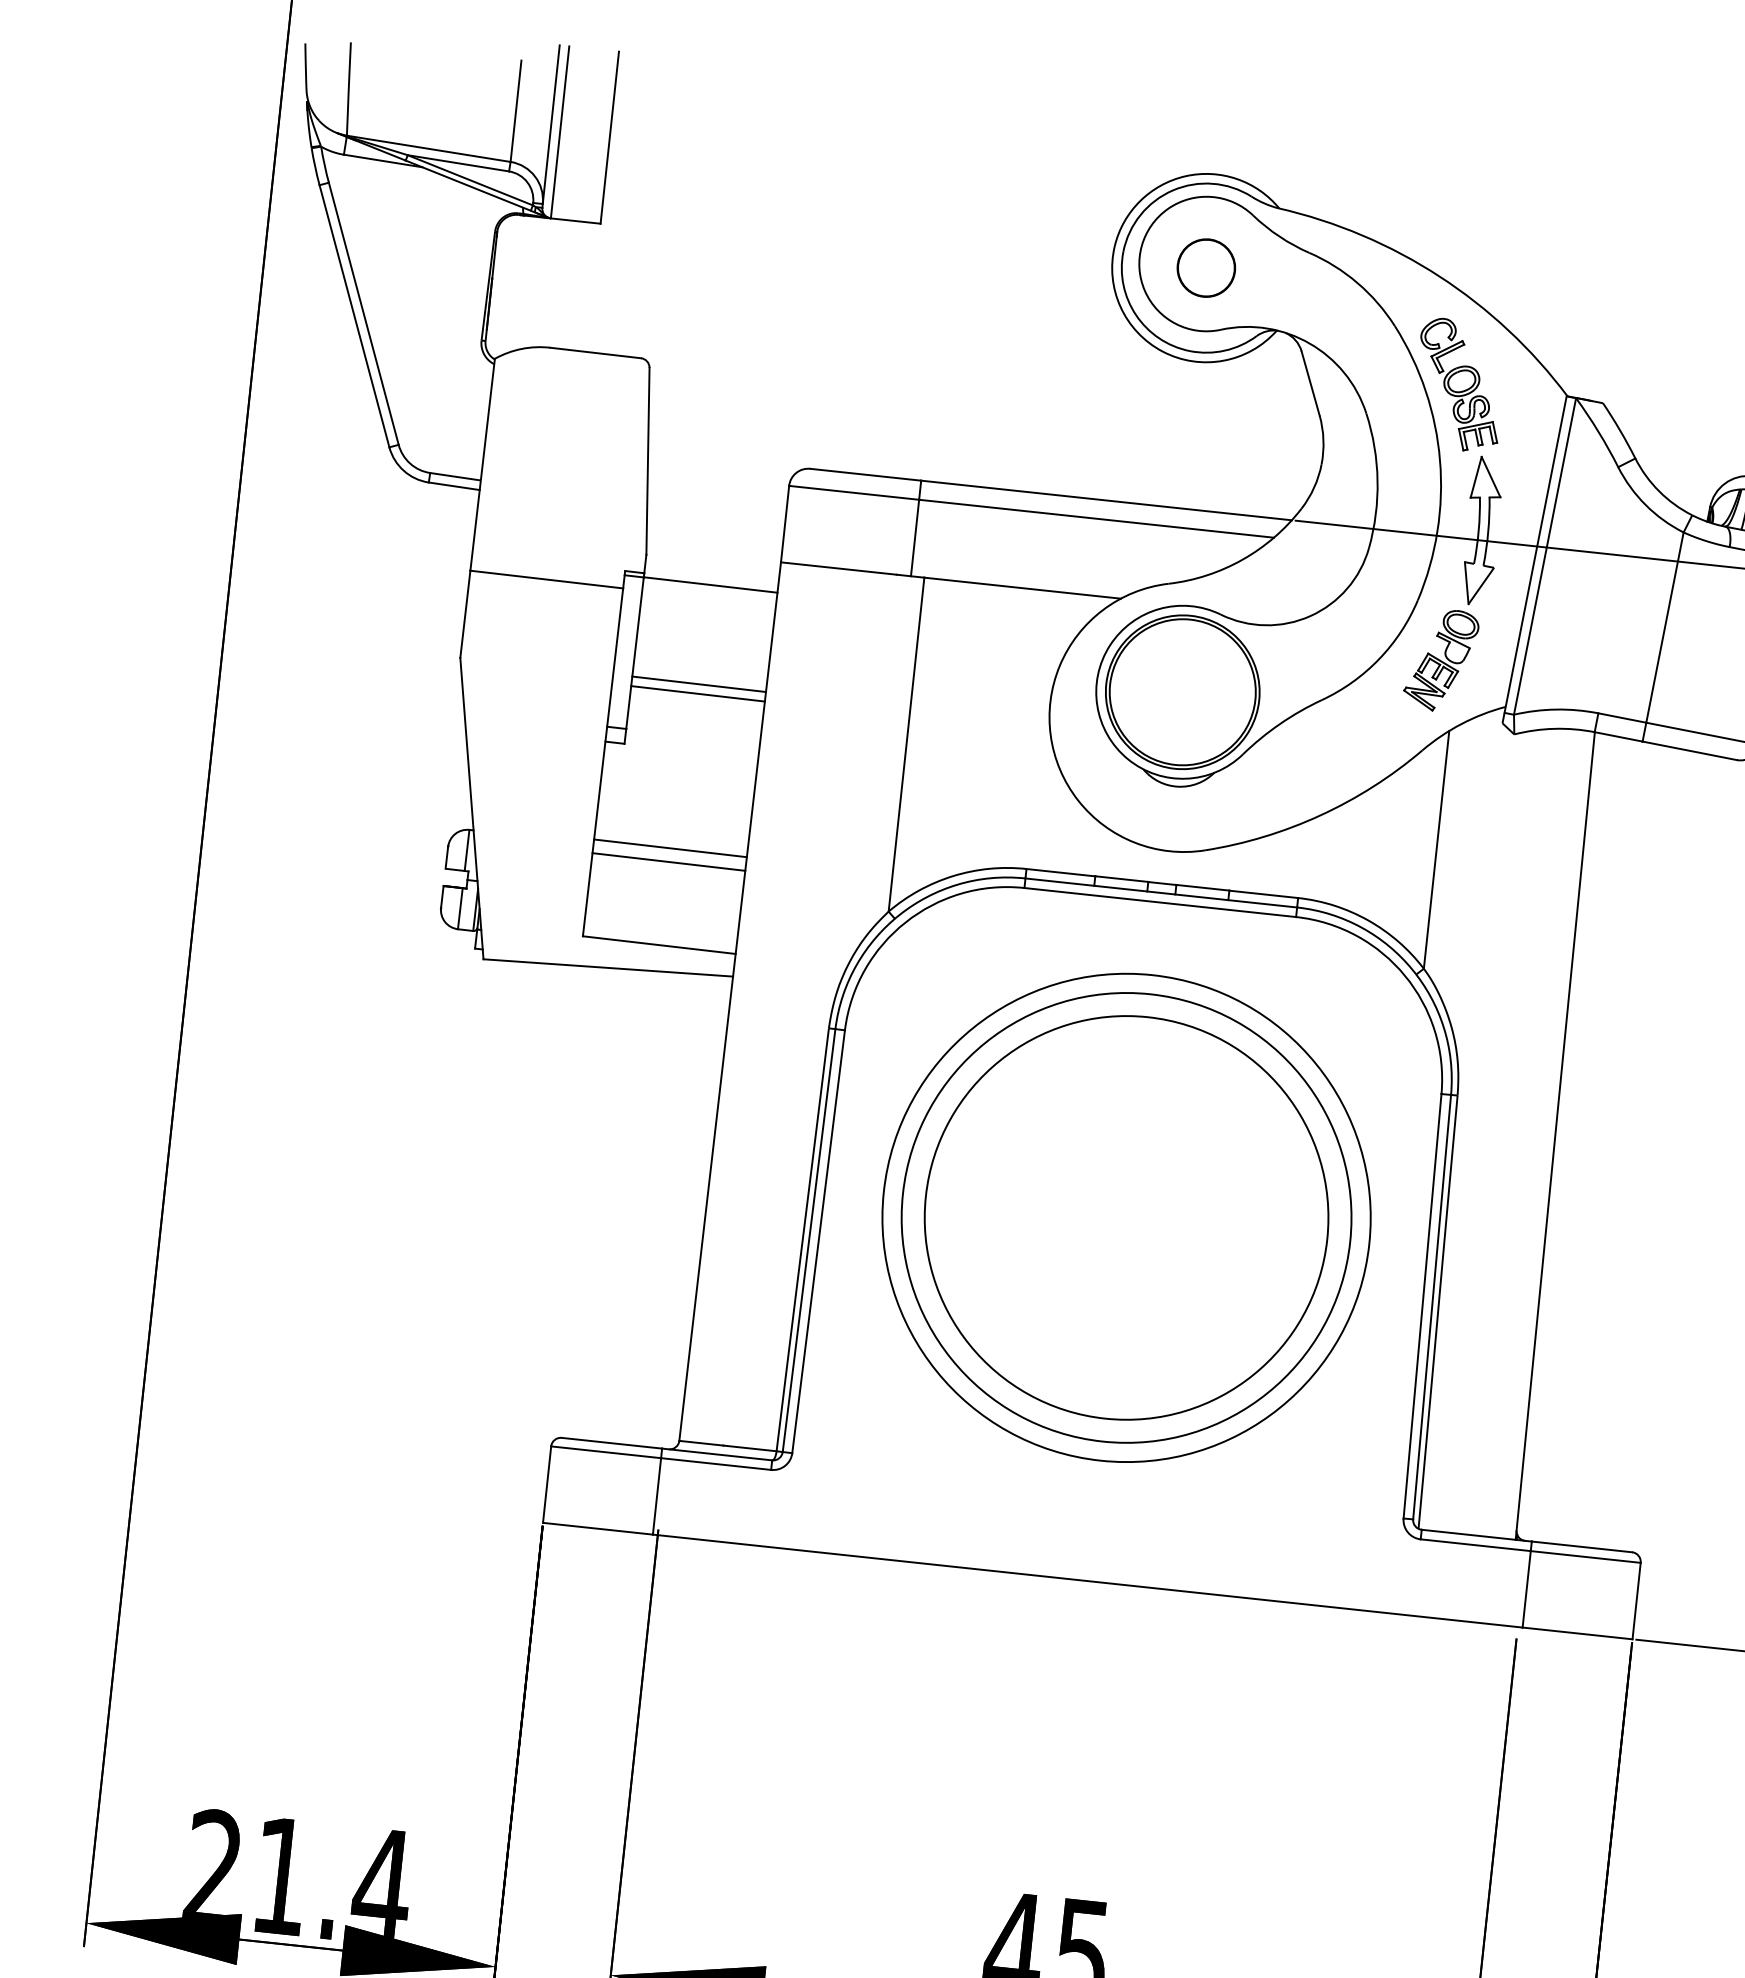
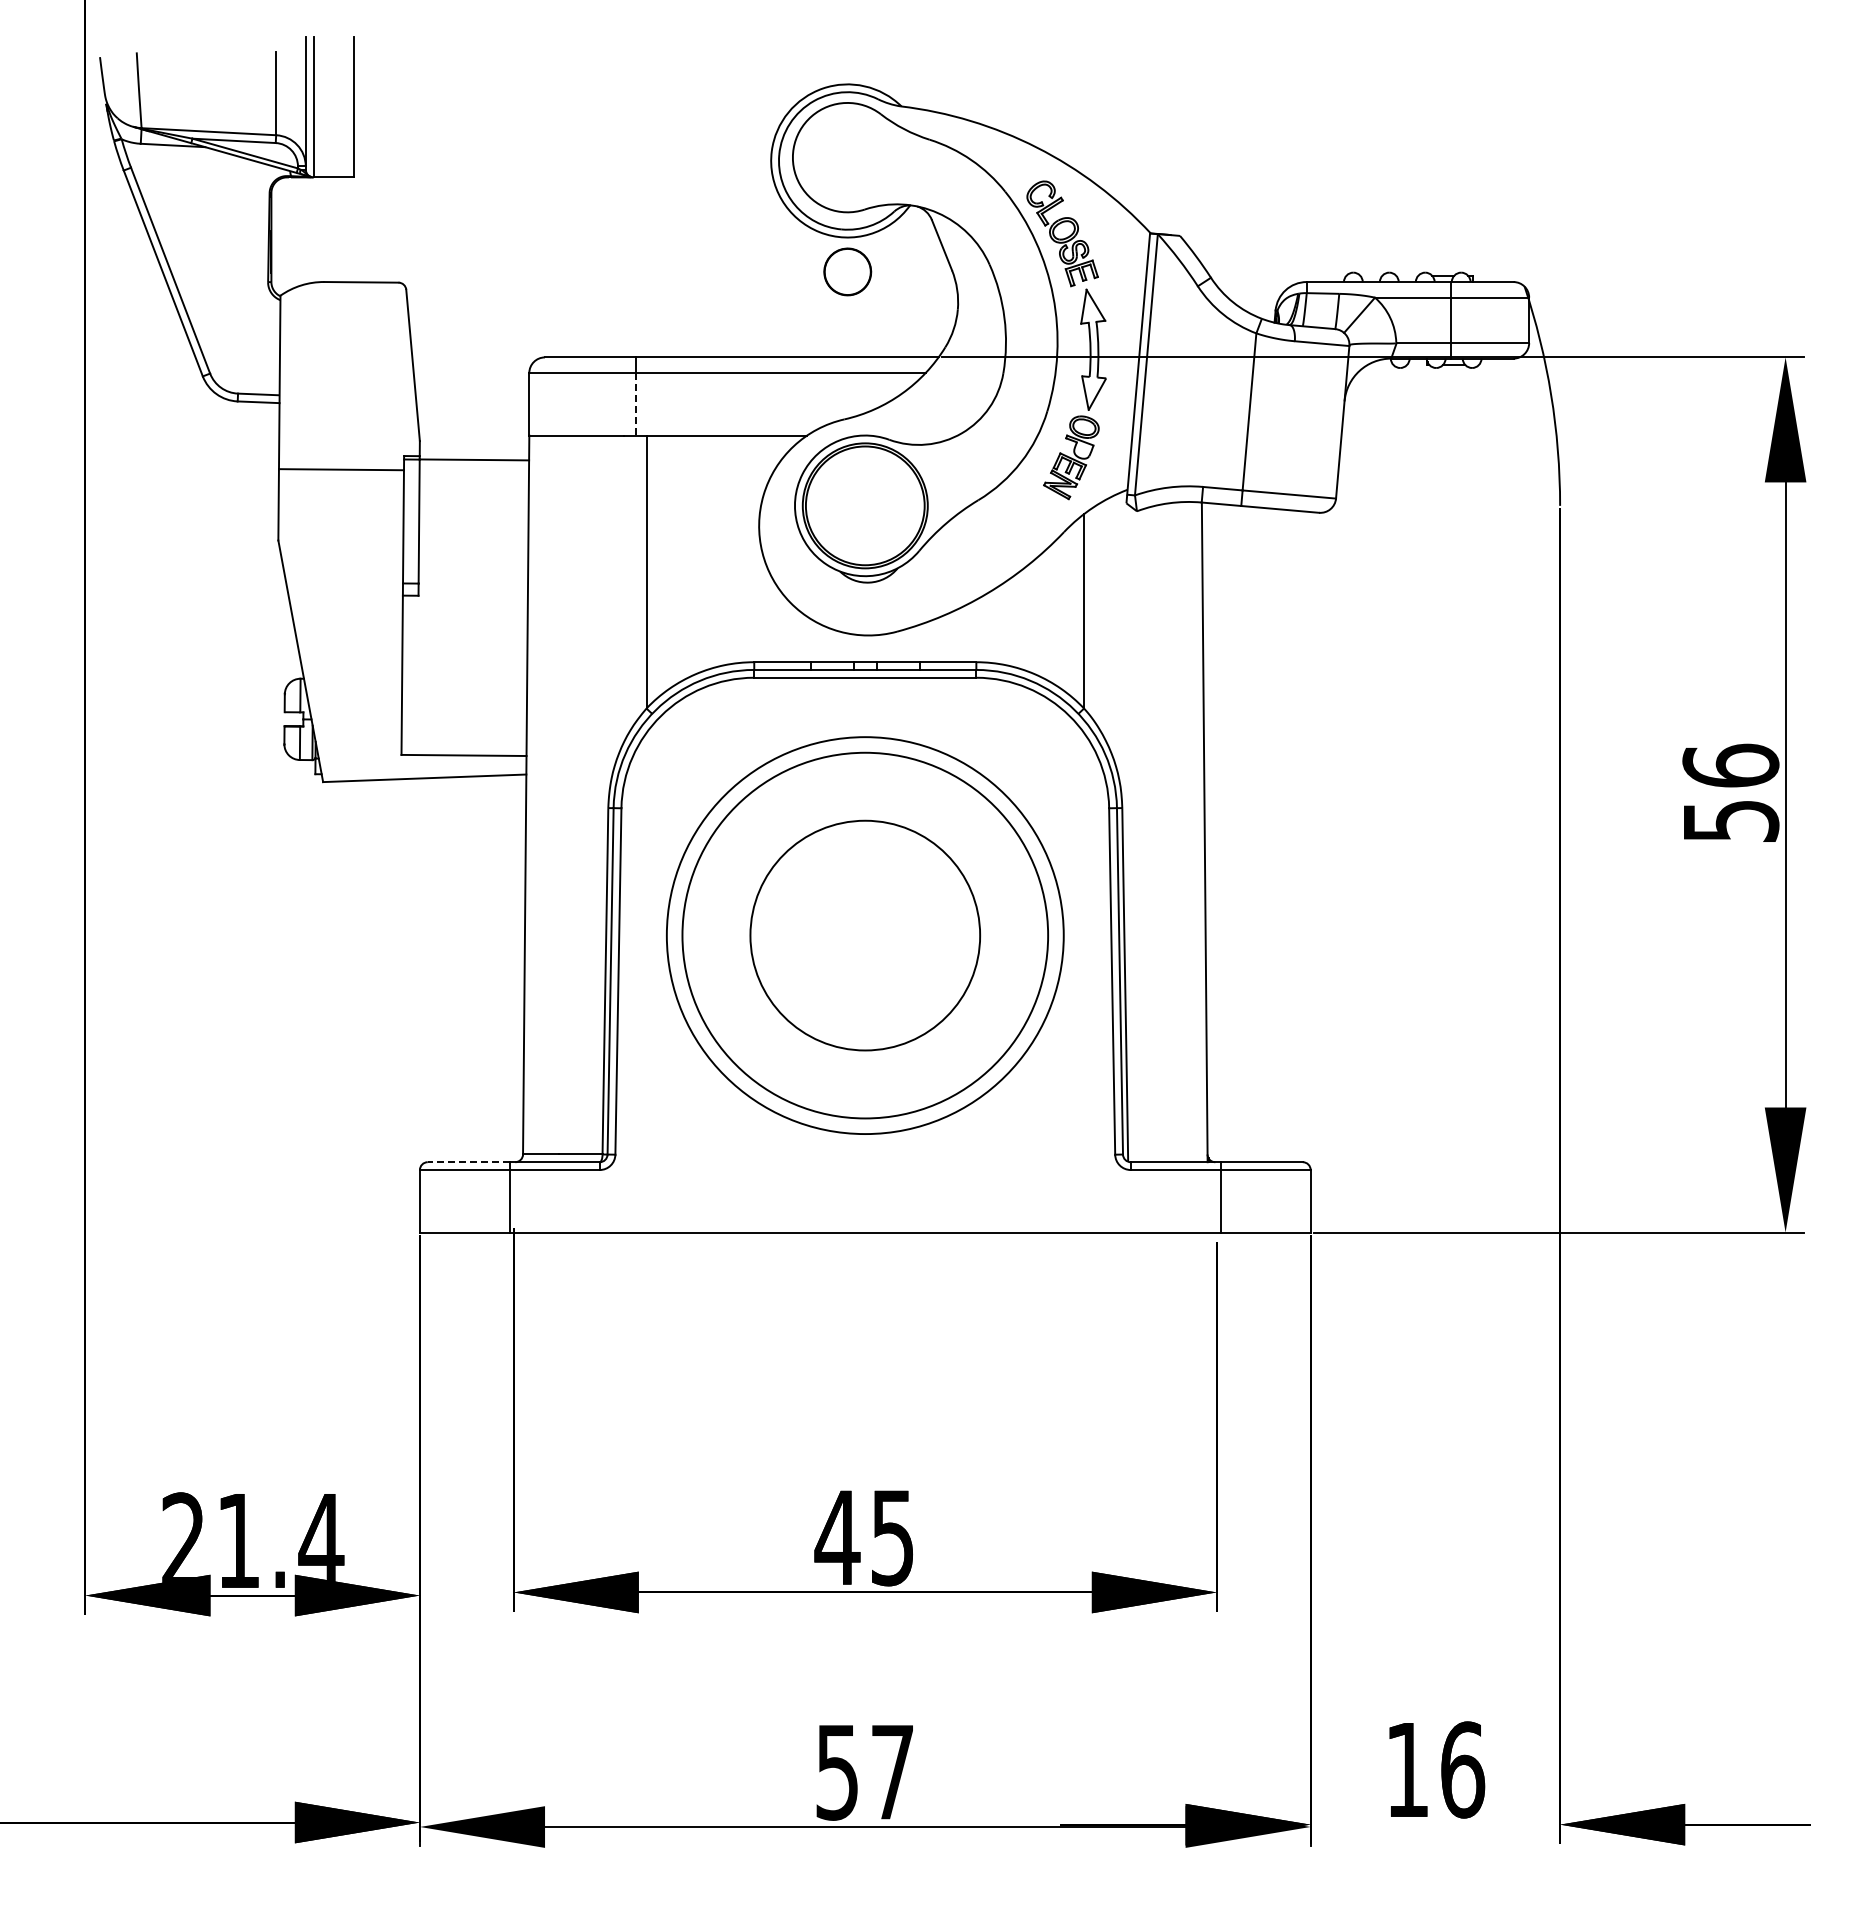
part: (1206, 267) -> (847, 271), moved
line: (914, 538) -> (635, 404), solid -> dashed
line: (699, 683) -> (473, 540), removed
line: (697, 693) -> (473, 548), removed
line: (670, 847) -> (464, 675), removed
line: (668, 860) -> (464, 686), removed
circle: (1126, 1217) -> (865, 935), size x0.7
line: (611, 1443) -> (468, 1162), solid -> dashed

